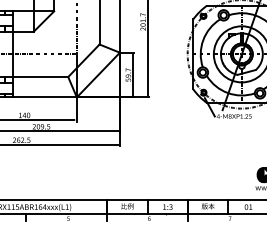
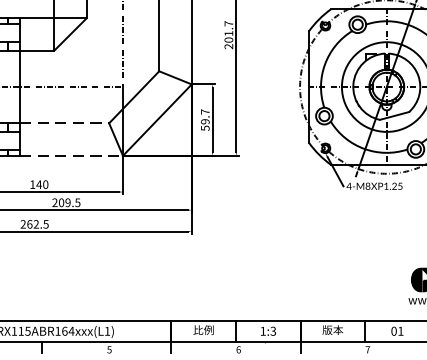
line: (40, 77) -> (64, 124), solid -> dashed
line: (45, 97) -> (72, 156), solid -> dashed

